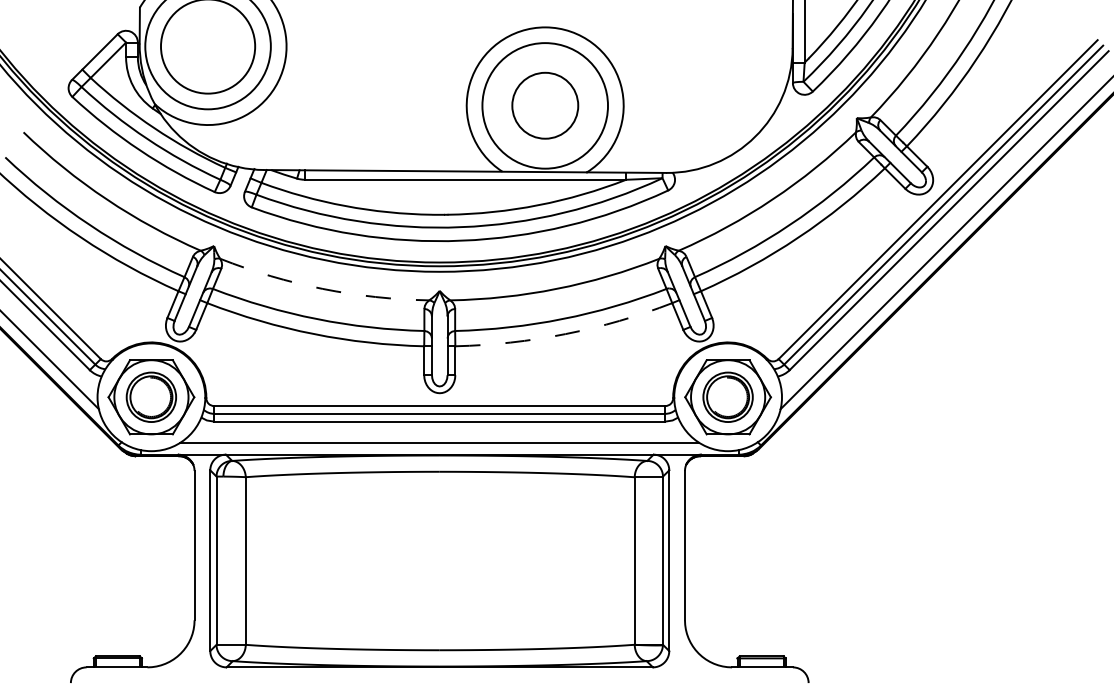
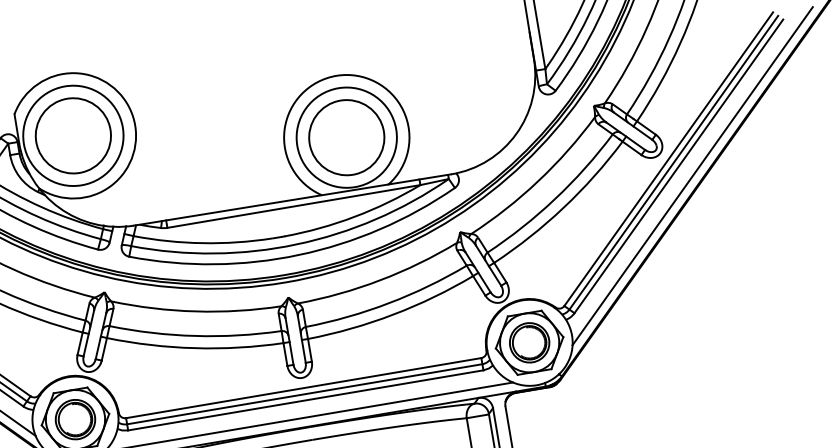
circle: (545, 105) -> (346, 137), size x1.43
arc: (322, 288) -> (195, 311), dashed -> solid
arc: (565, 334) -> (393, 315), dashed -> solid

